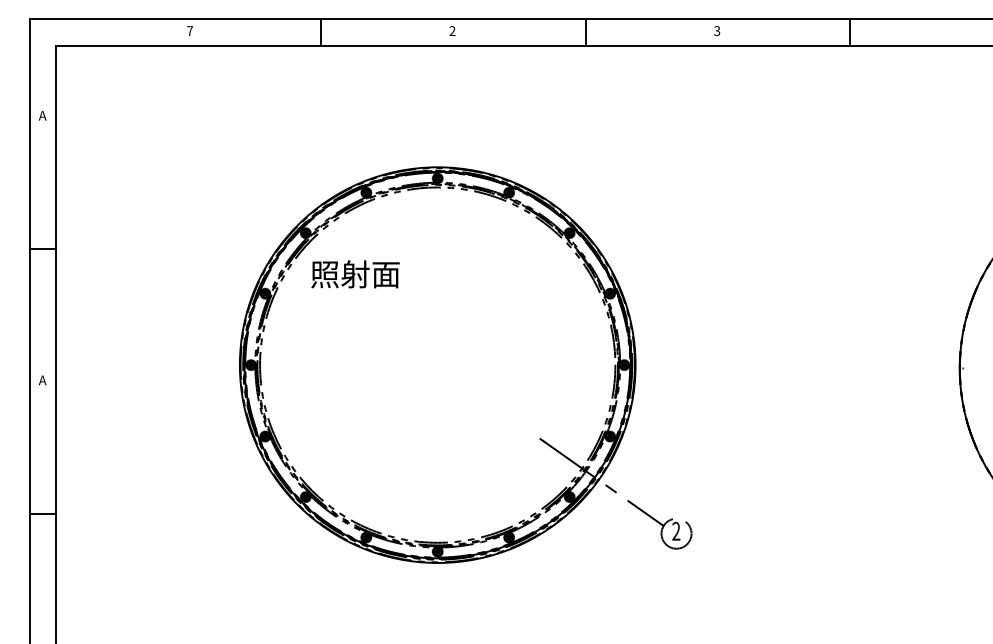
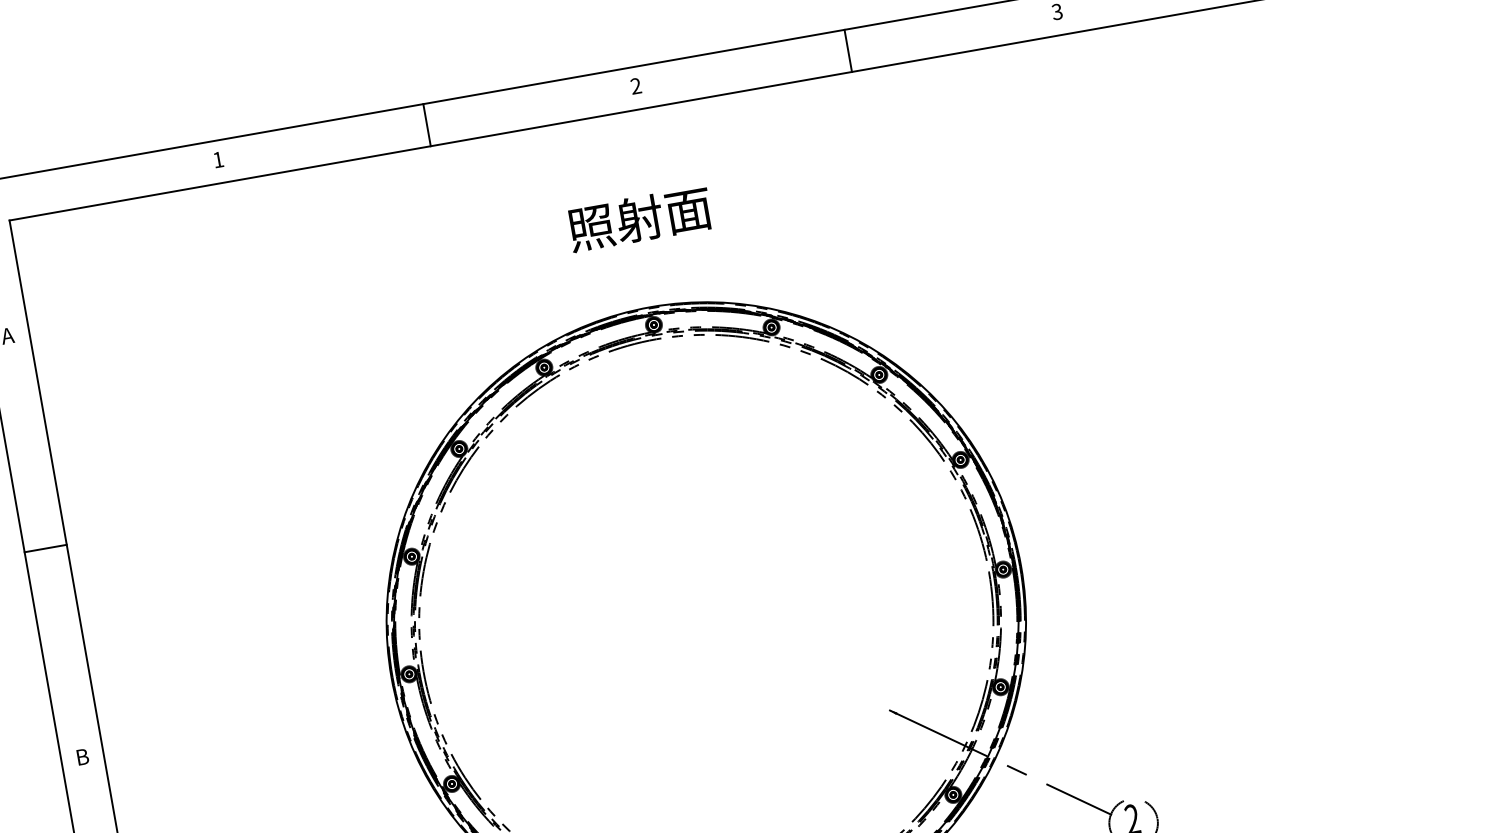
text: (190, 30) -> (218, 158), 7 -> 1
text: (355, 274) -> (639, 219), moved
text: (42, 380) -> (81, 757), A -> B

